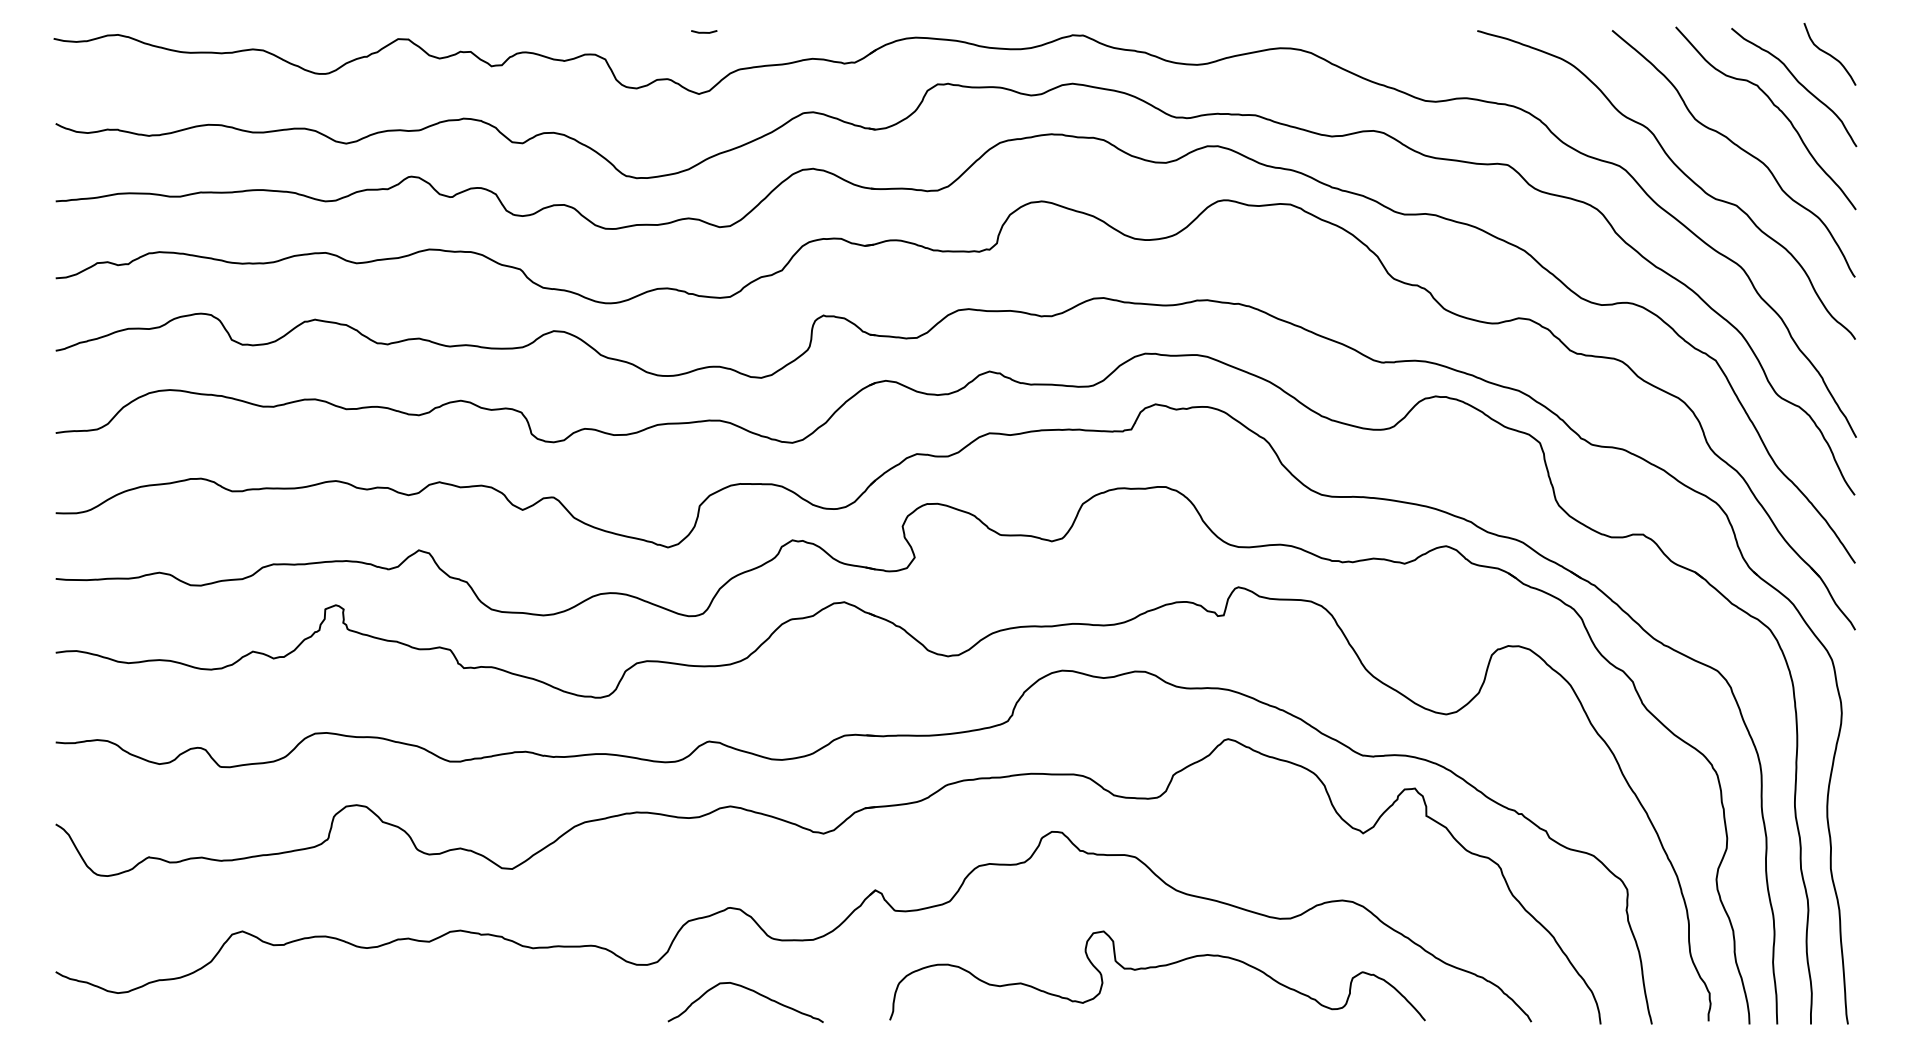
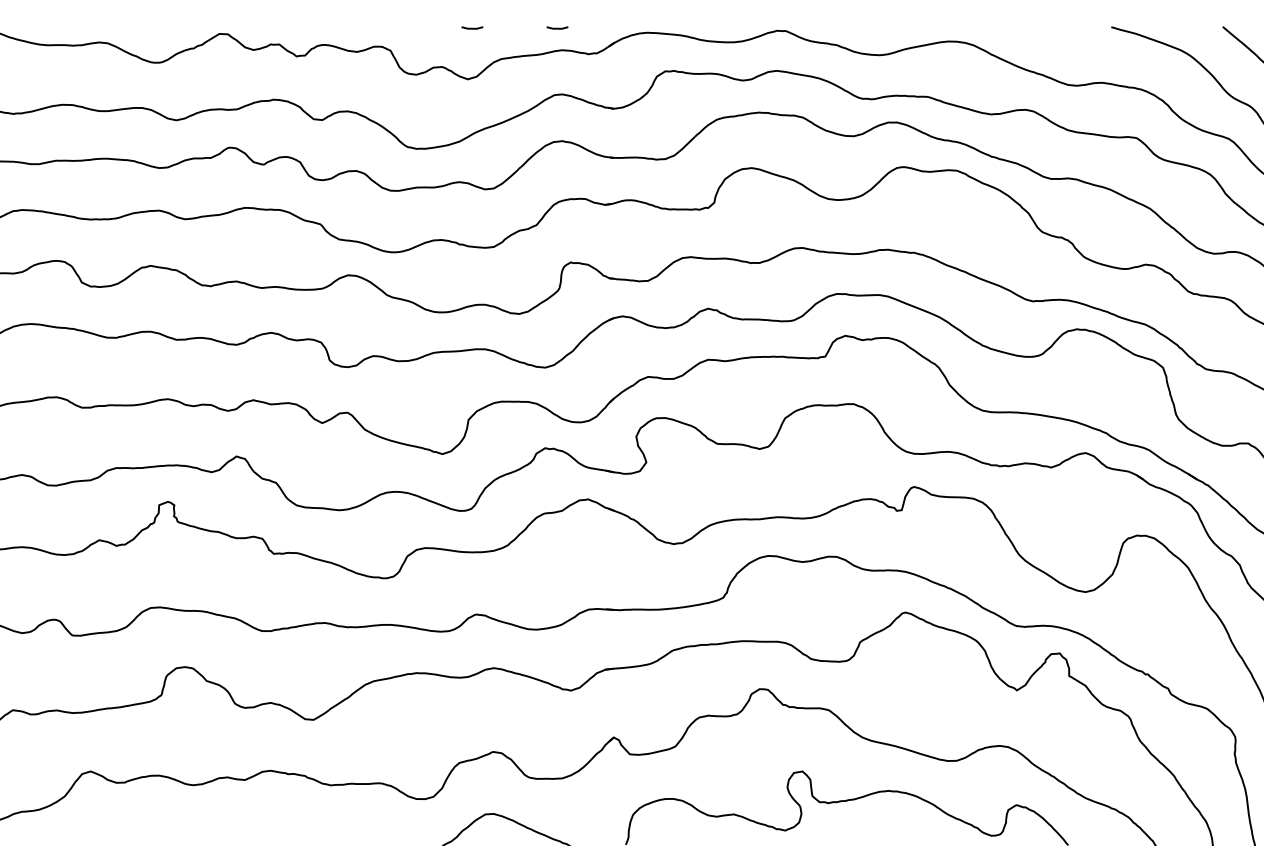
line: (807, 31) -> (557, 27), added

